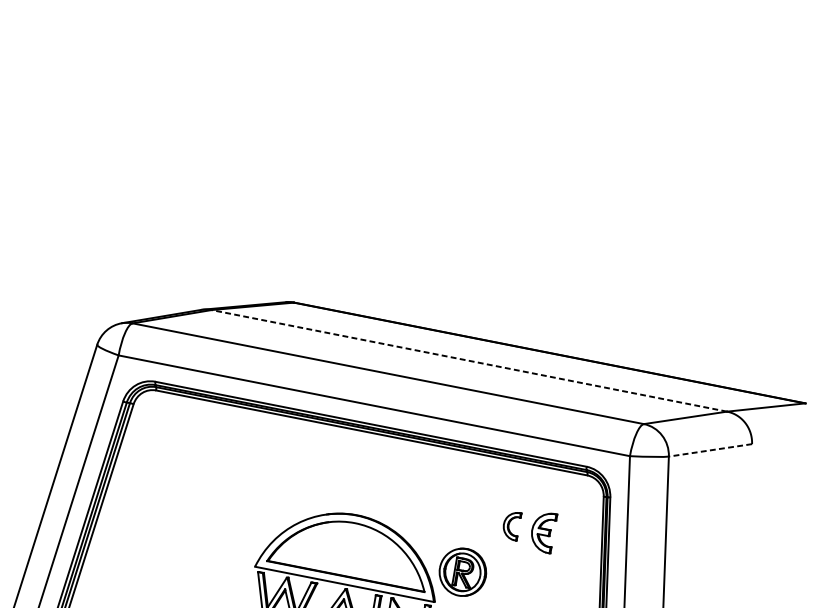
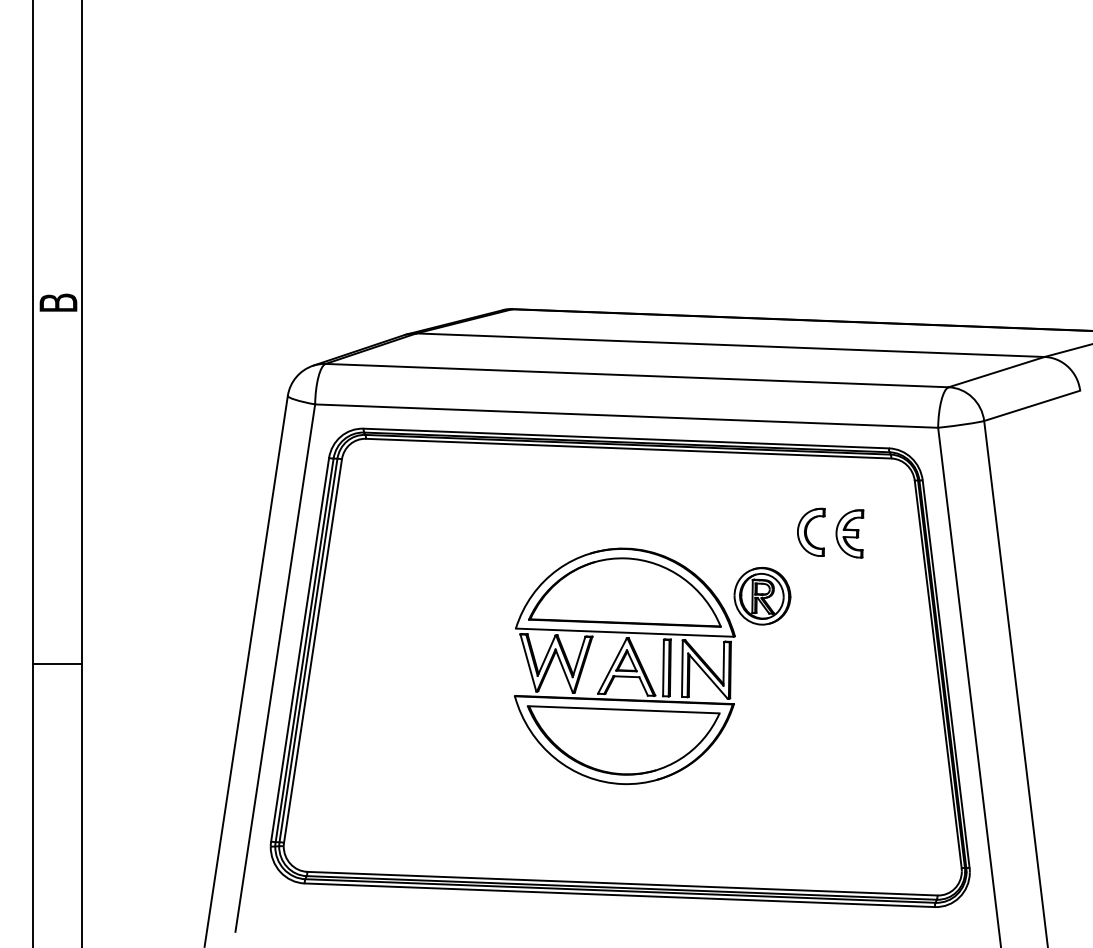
line: (469, 361) -> (730, 345), dashed -> solid
line: (709, 450) -> (1031, 406), dashed -> solid
part: (511, 525) -> (811, 531), size x1.43

